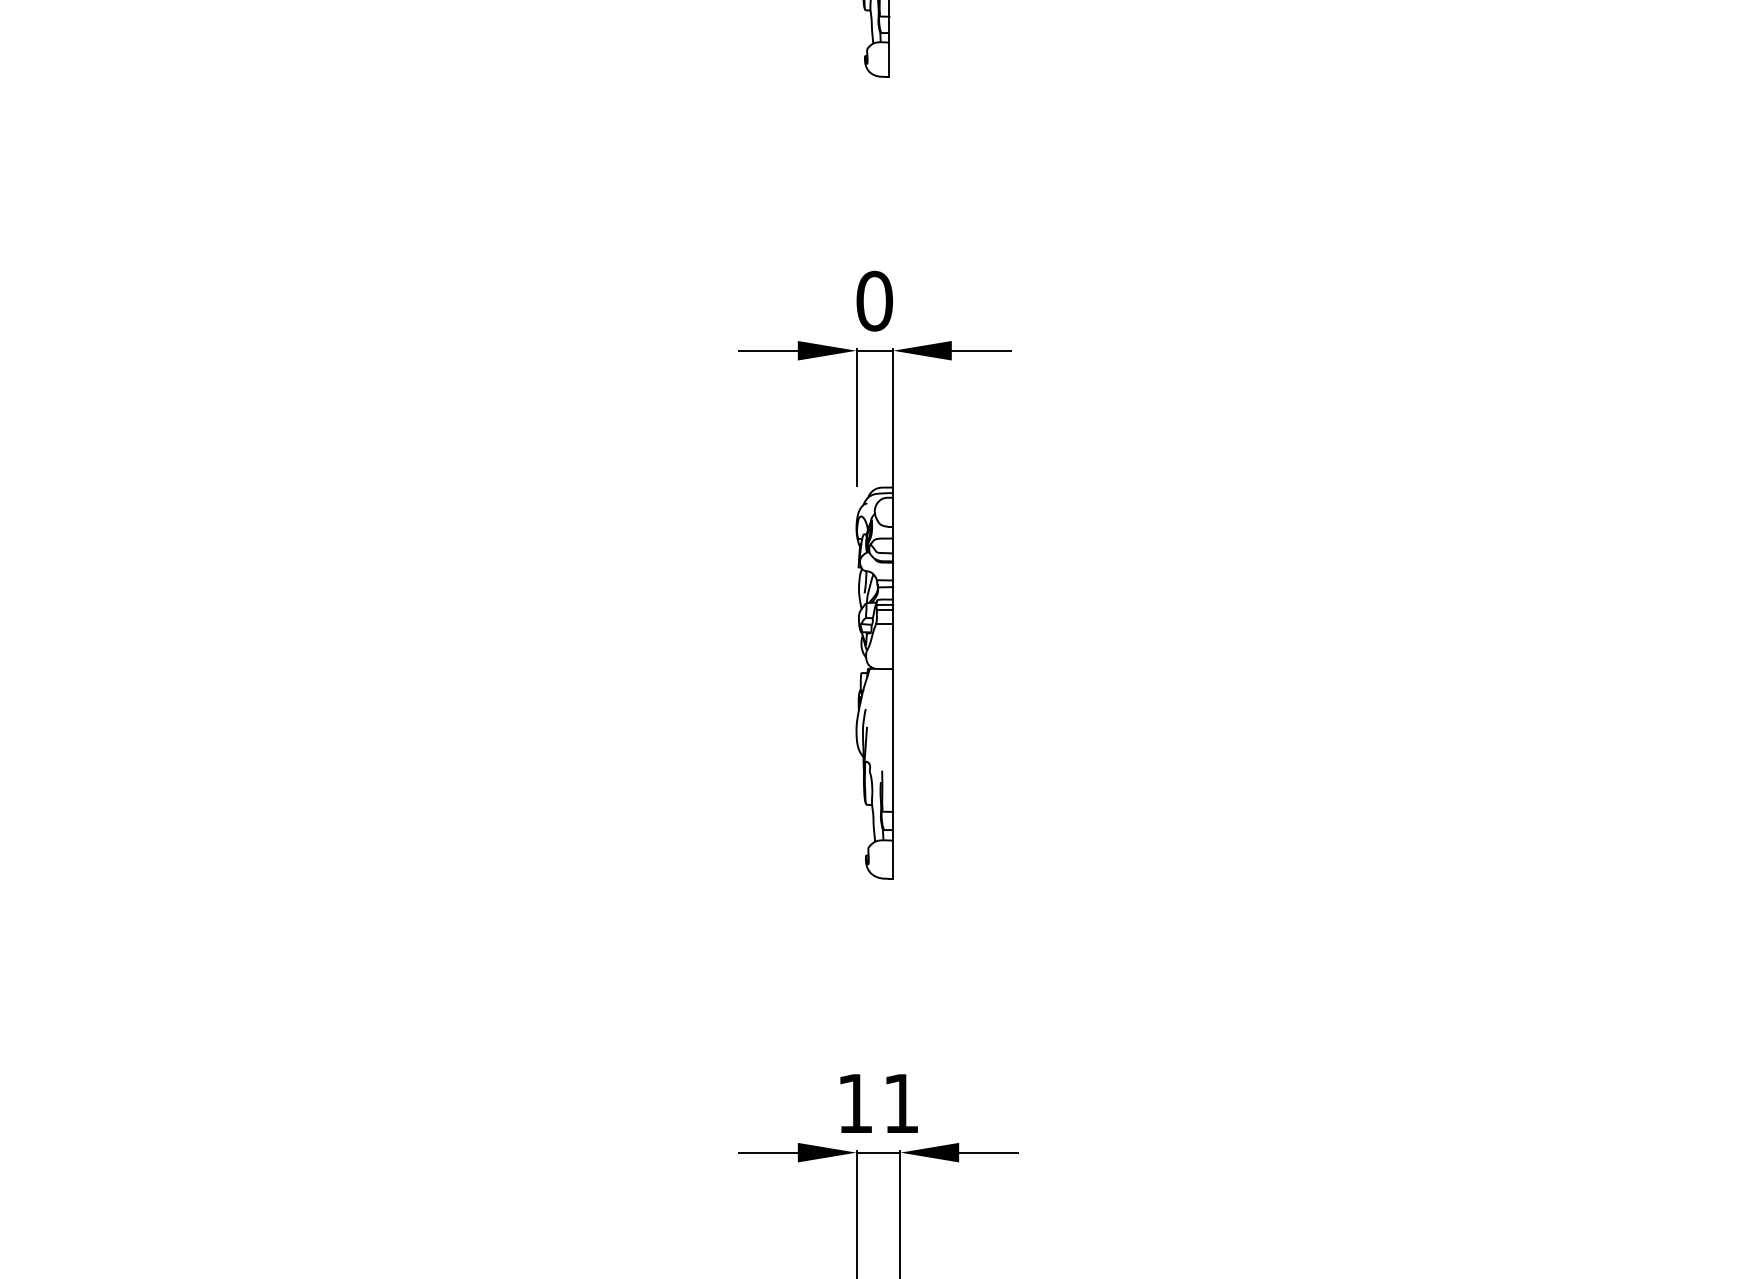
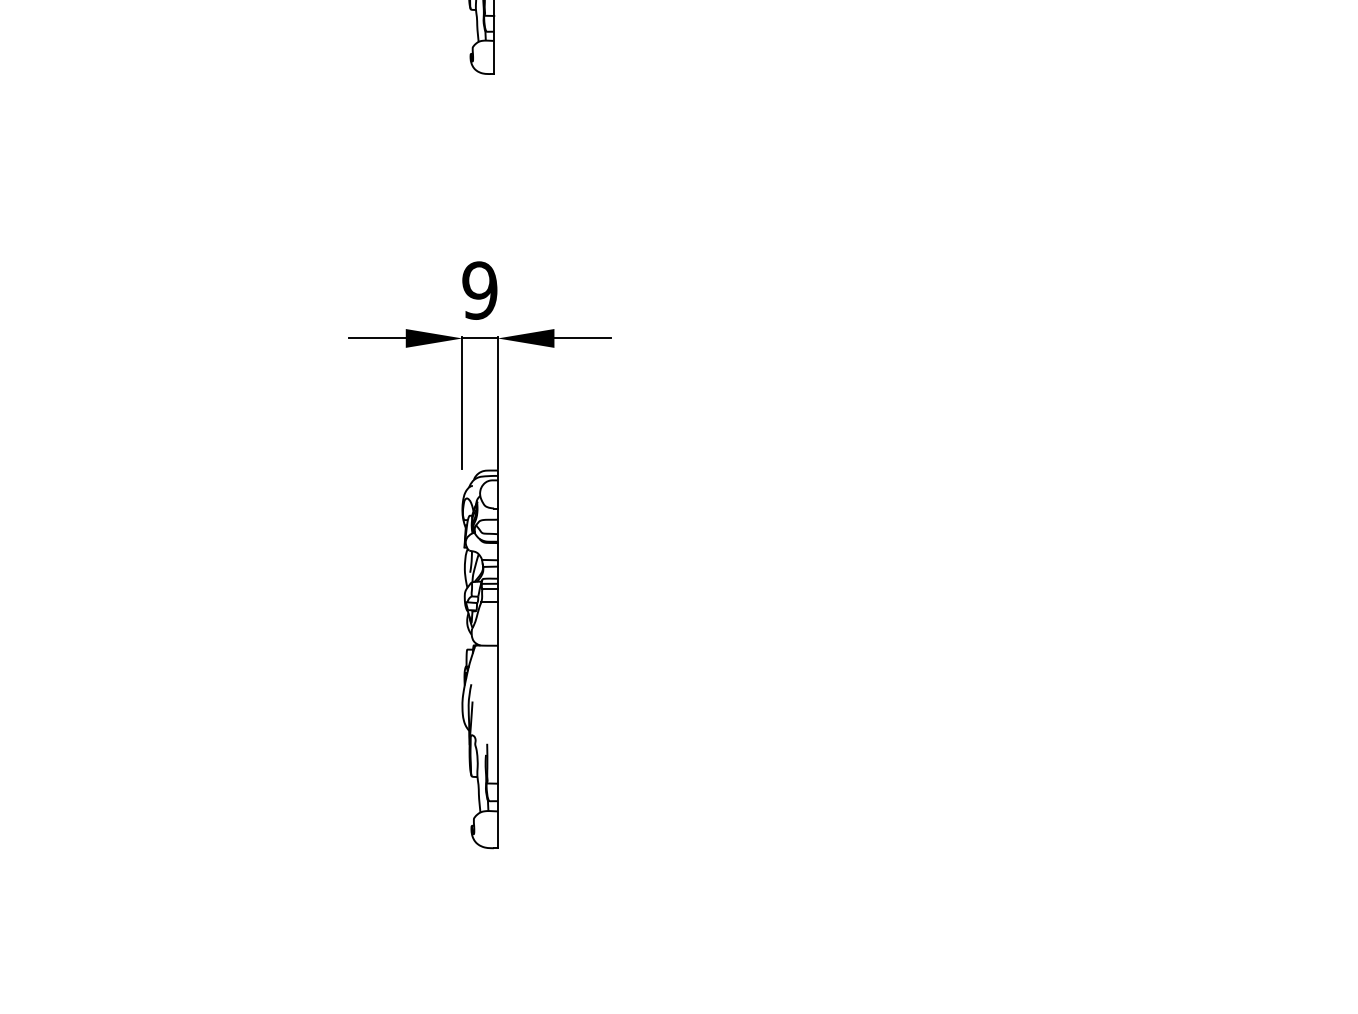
text: (874, 301) -> (479, 290), 0 -> 9

